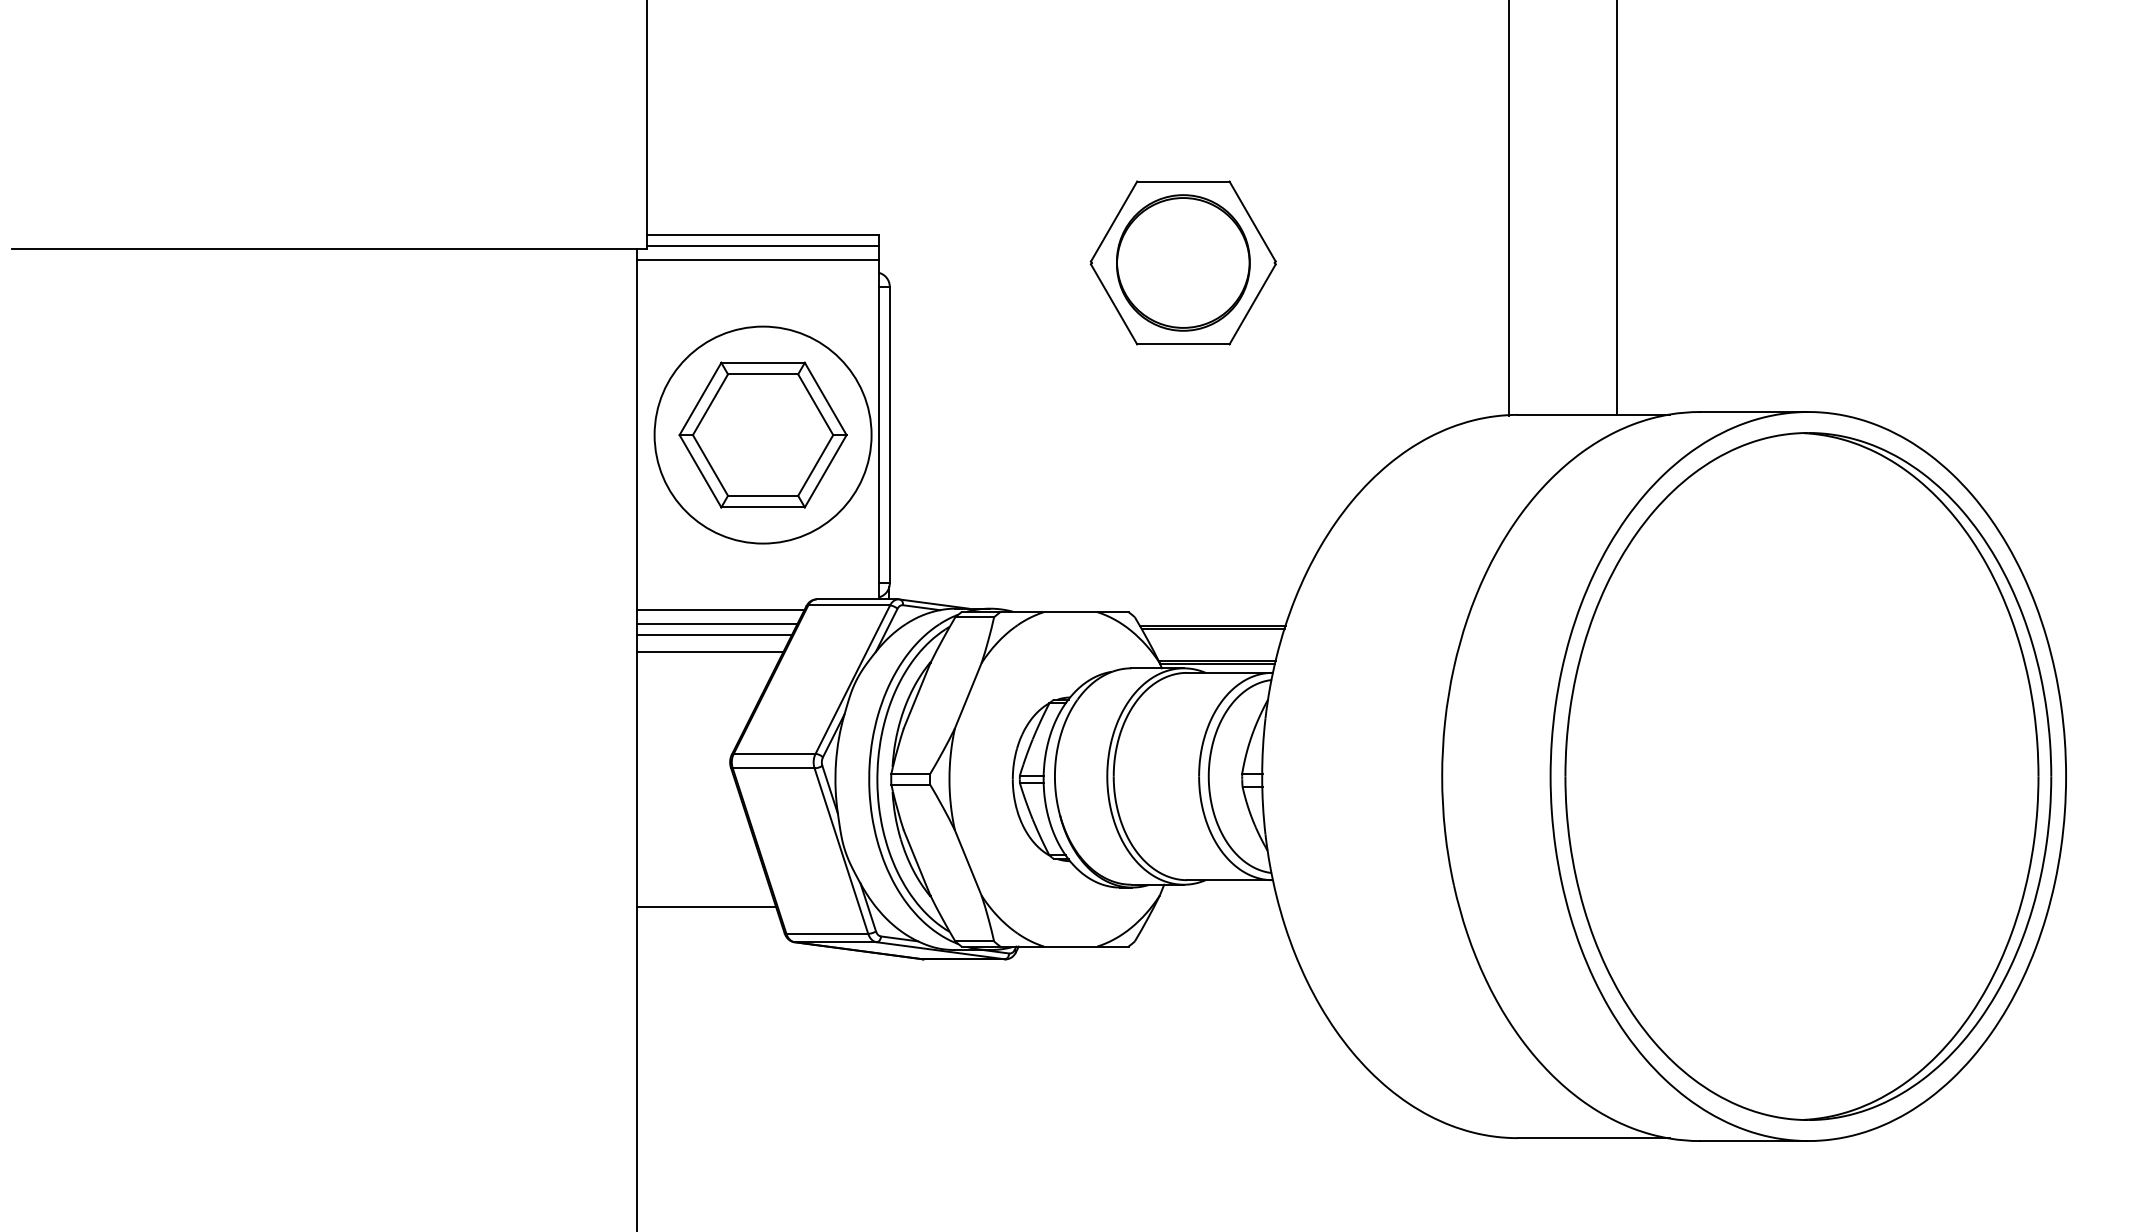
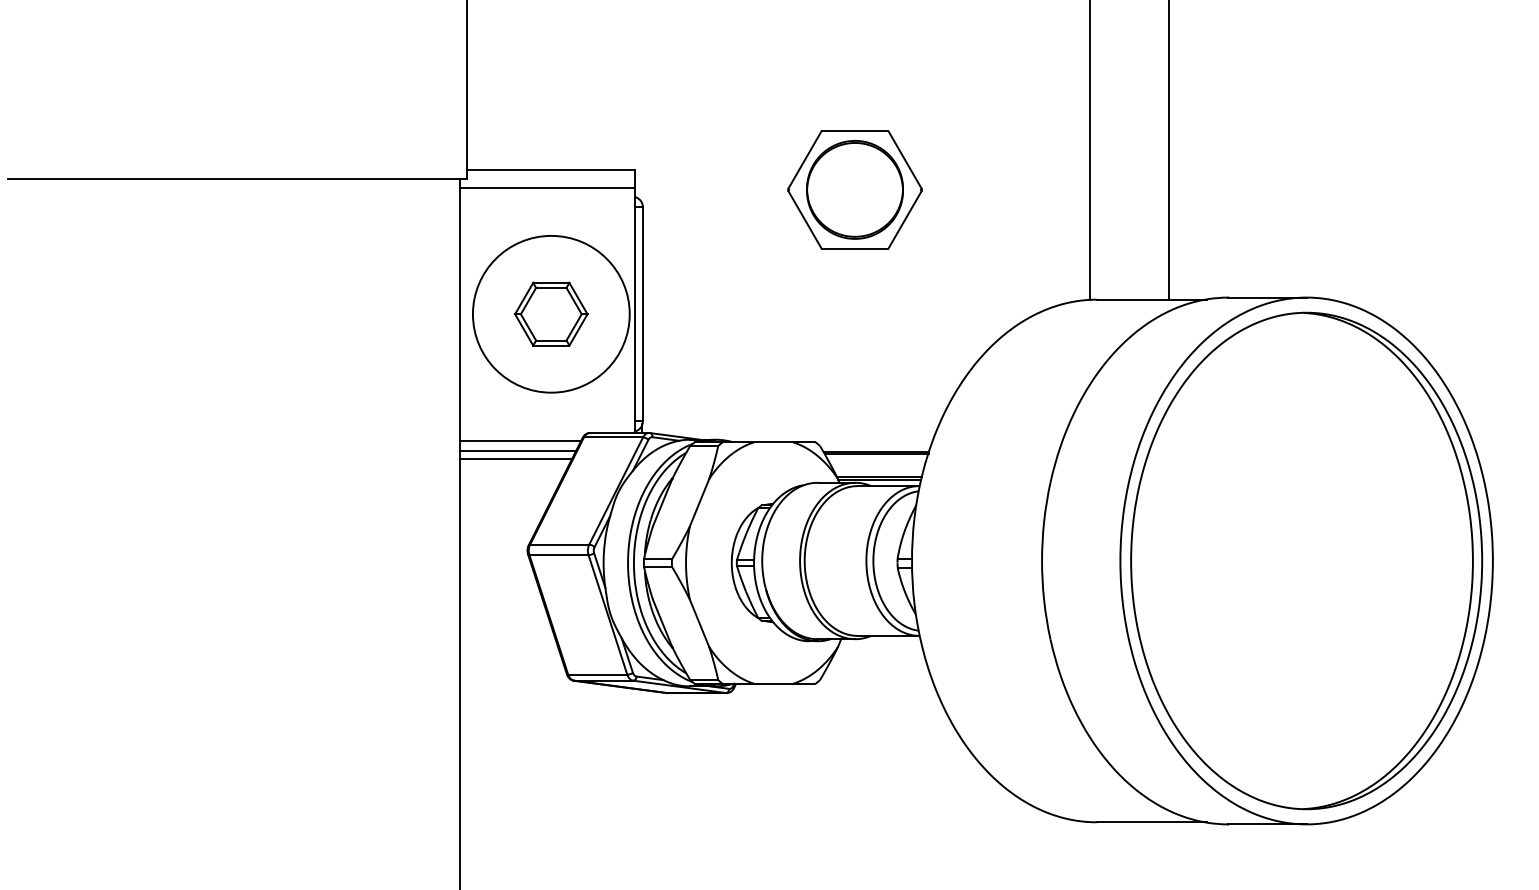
line: (762, 246) -> (550, 177), removed
part: (762, 434) -> (550, 313), size x0.6
line: (709, 652) -> (512, 471), removed
line: (706, 906) -> (510, 654), removed

